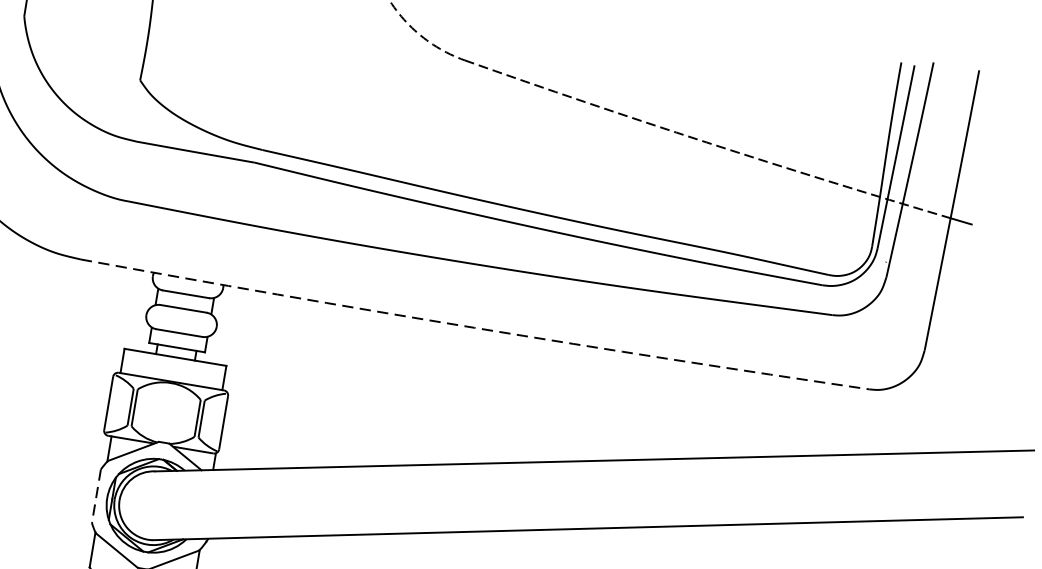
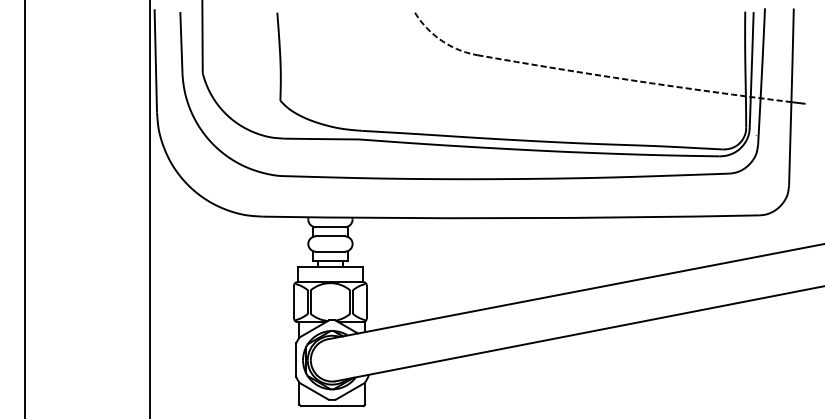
arc: (474, 328) -> (510, 218), dashed -> solid
line: (96, 496) -> (296, 360), dashed -> solid

